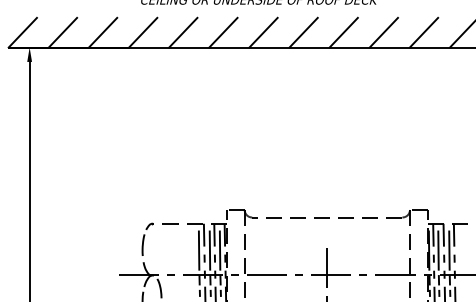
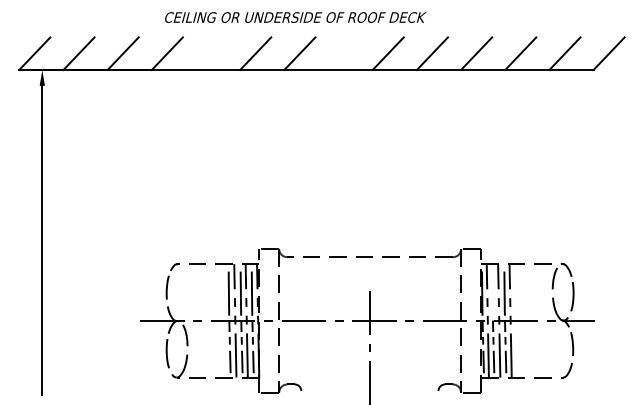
line: (183, 32) -> (211, 53), removed
line: (303, 32) -> (343, 53), removed
line: (438, 249) -> (492, 292), removed

